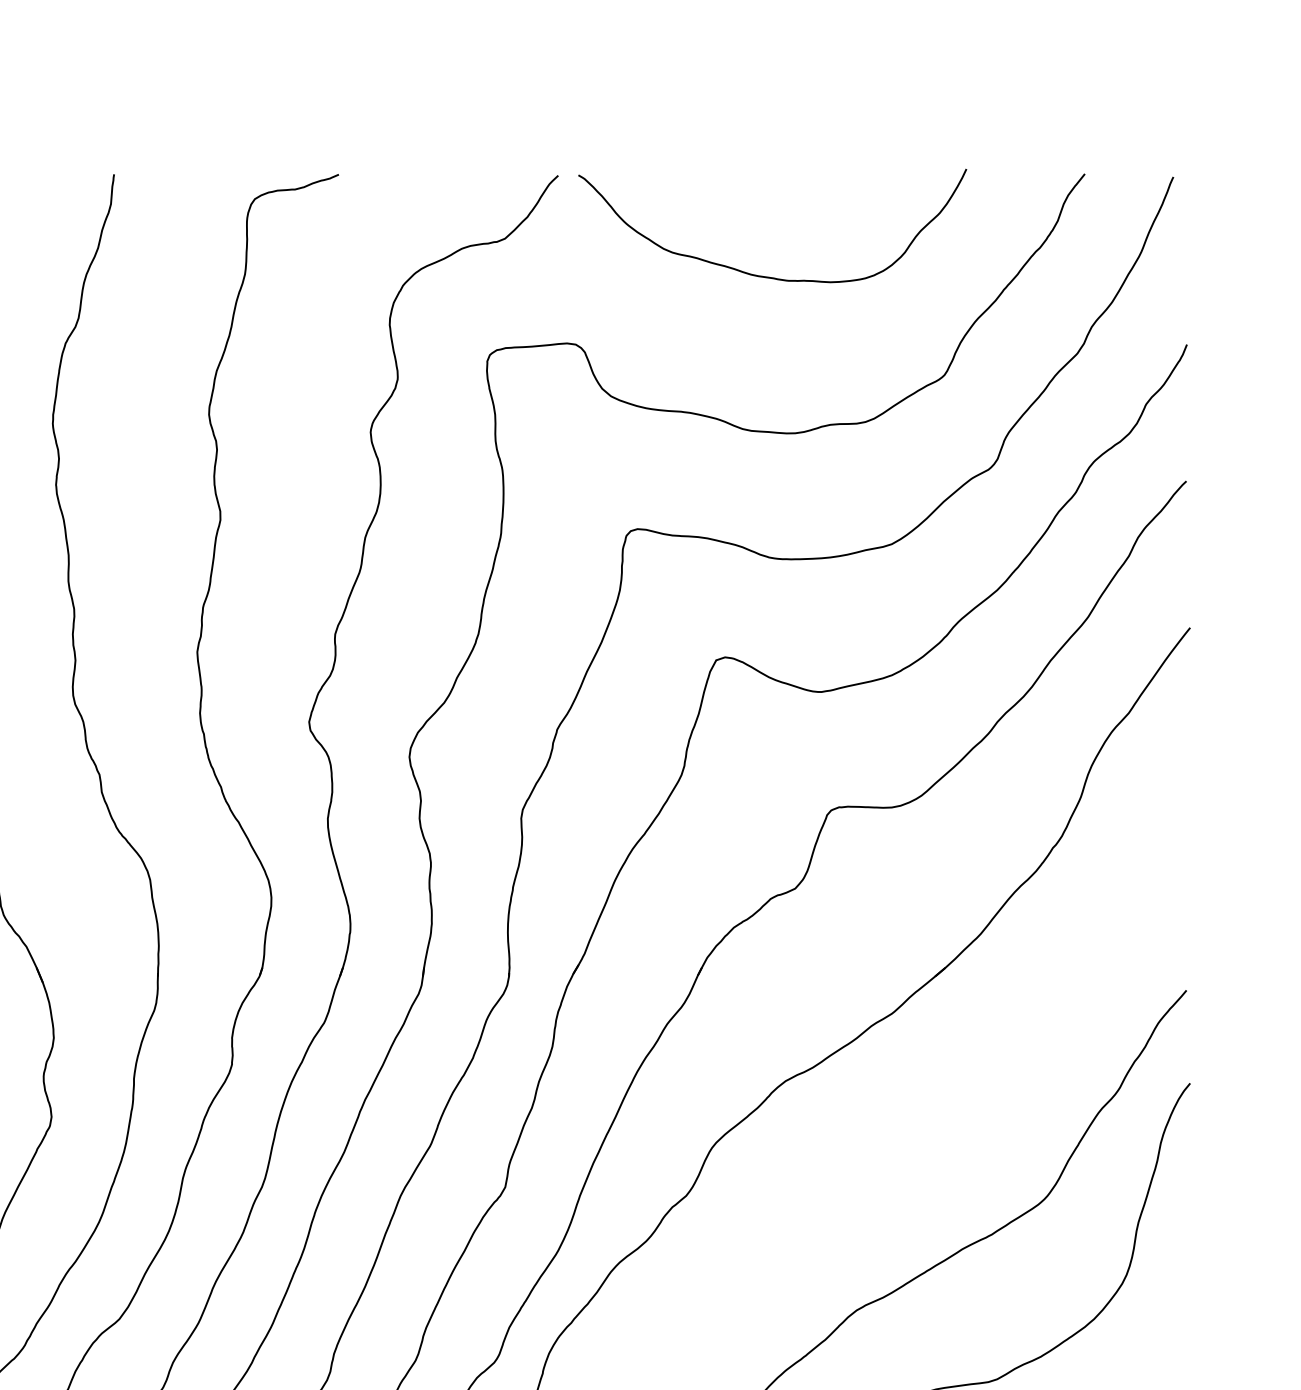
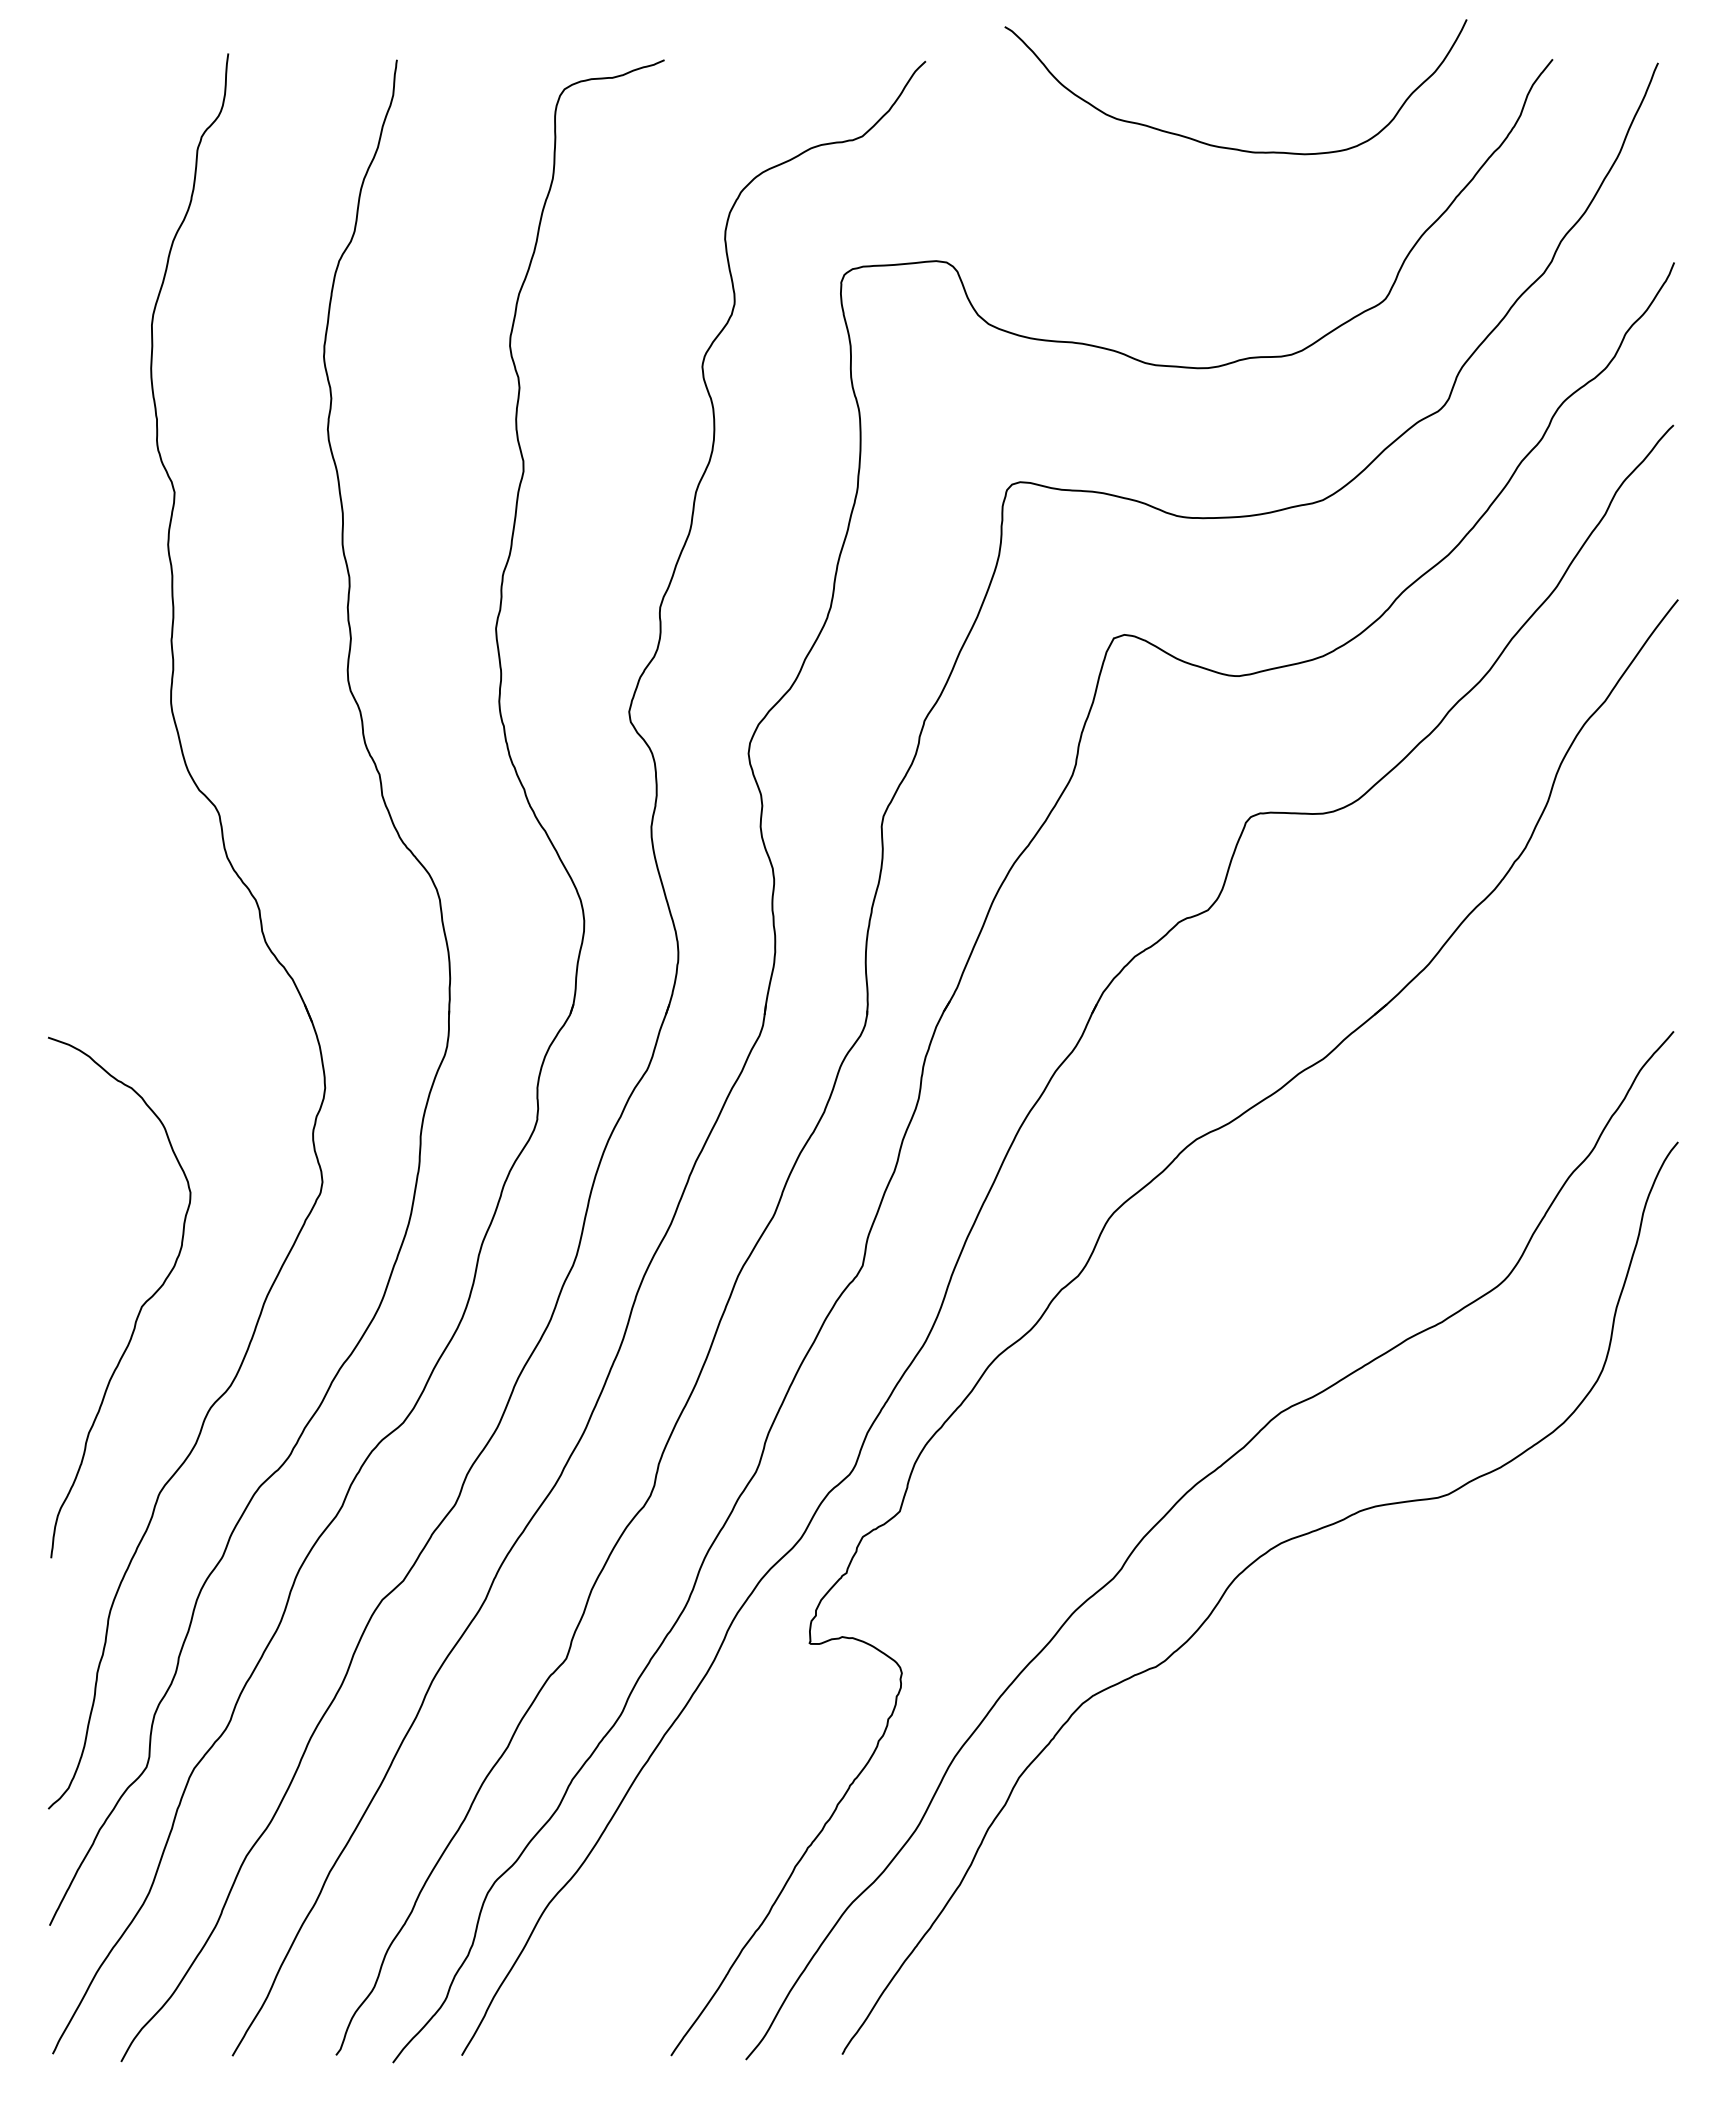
curve: (762, 275) -> (1224, 146), moved

